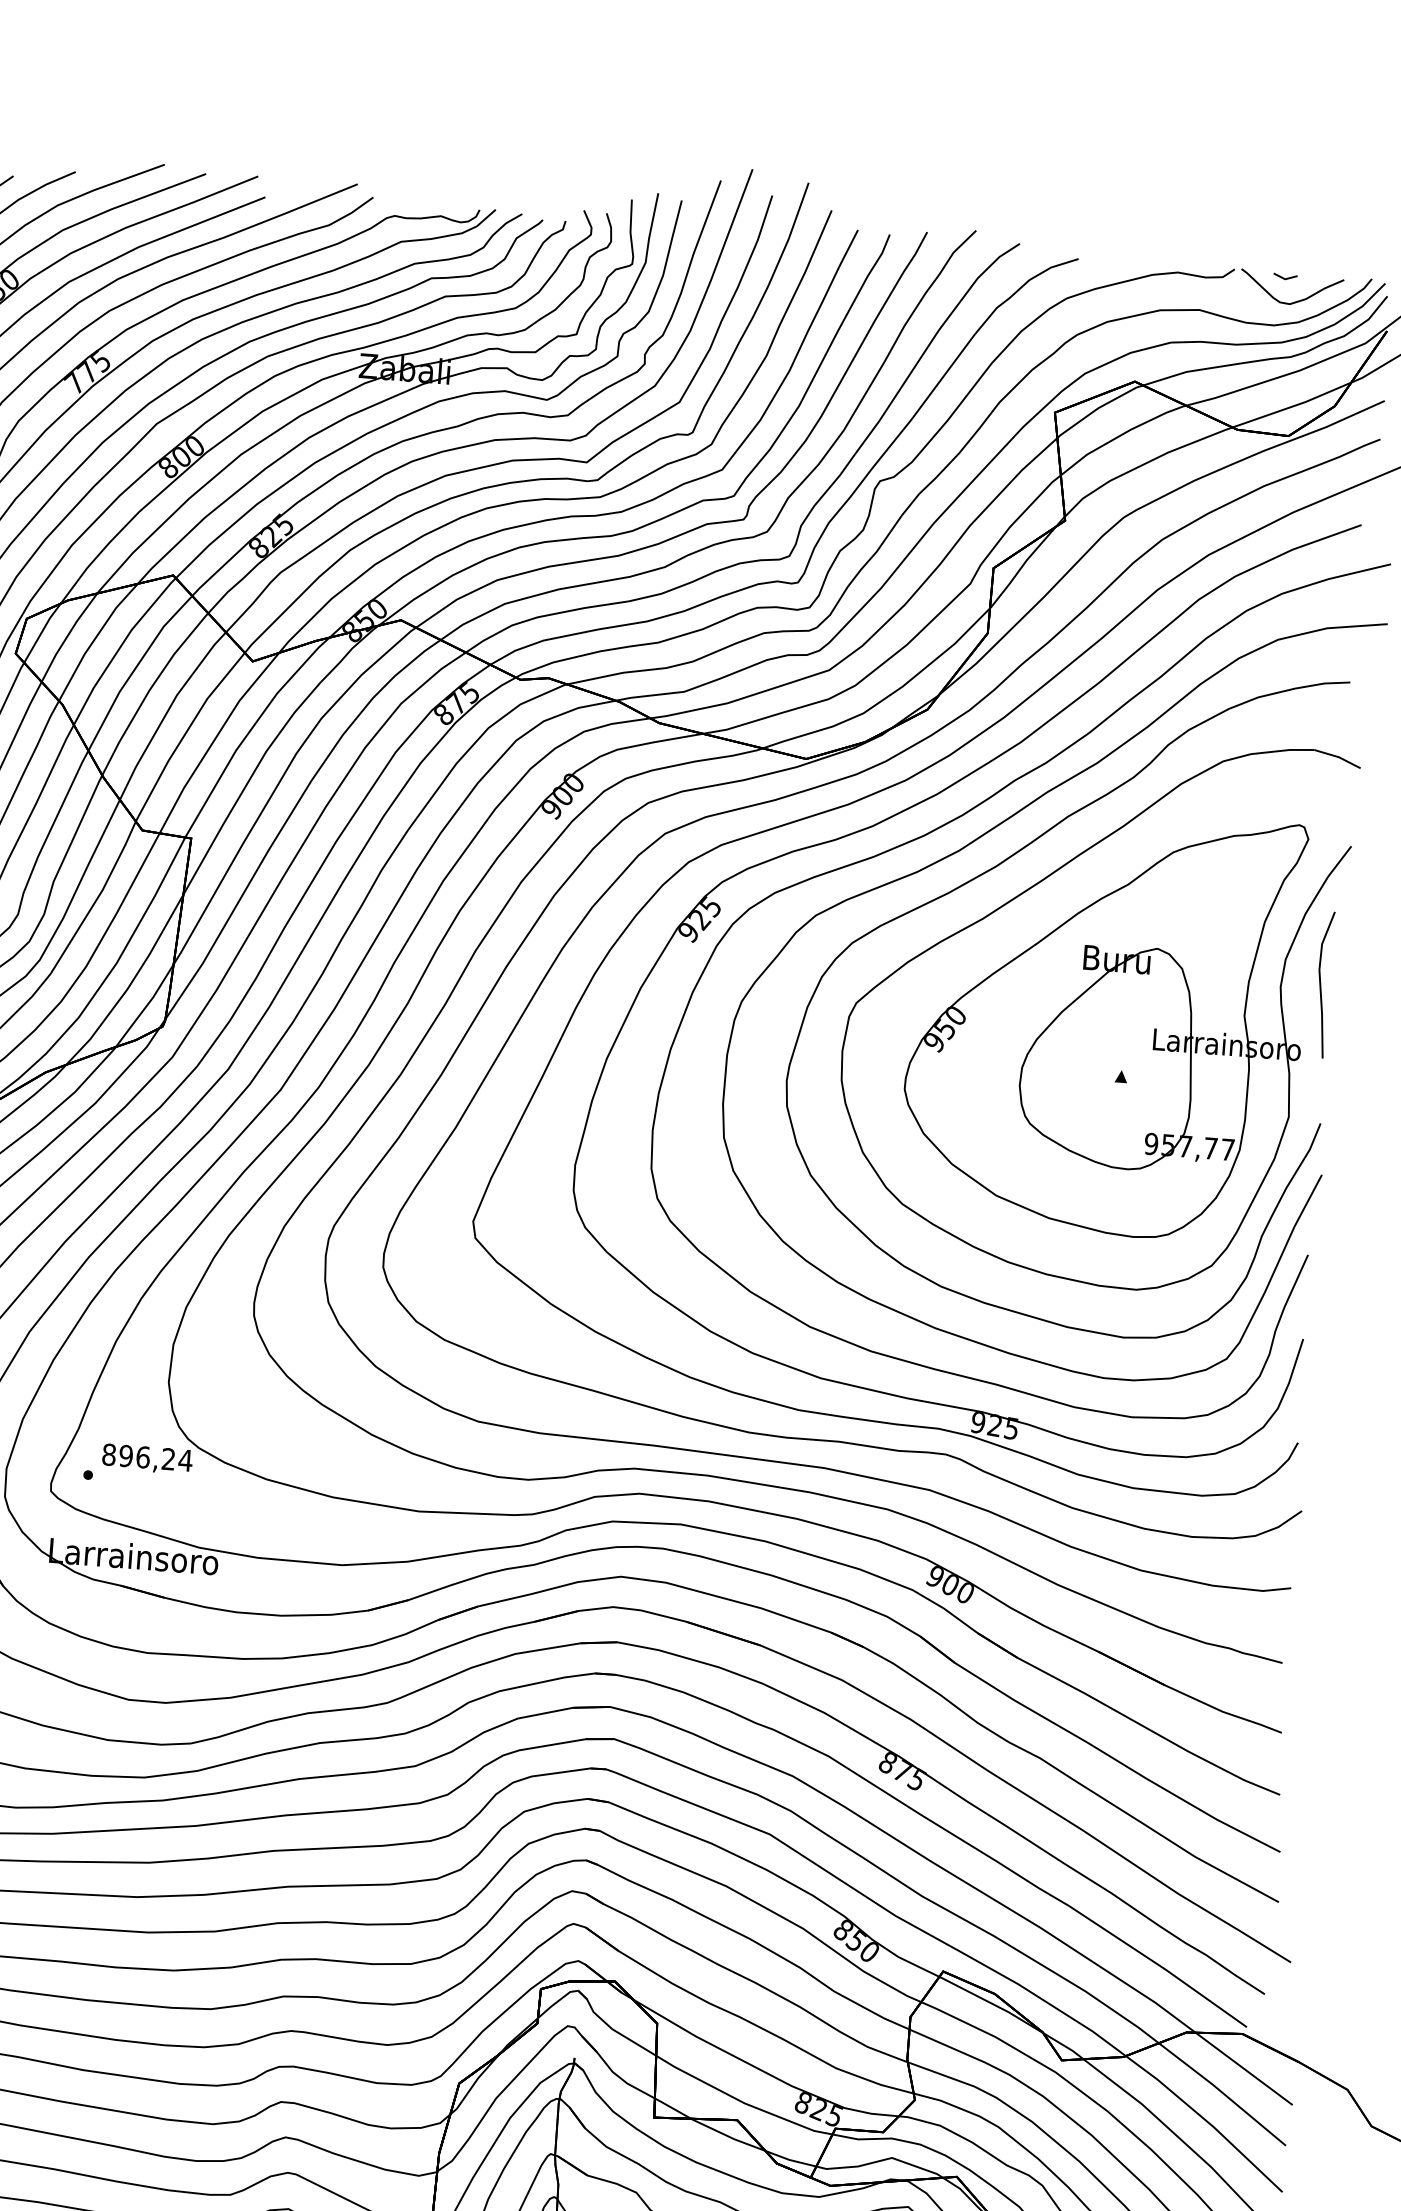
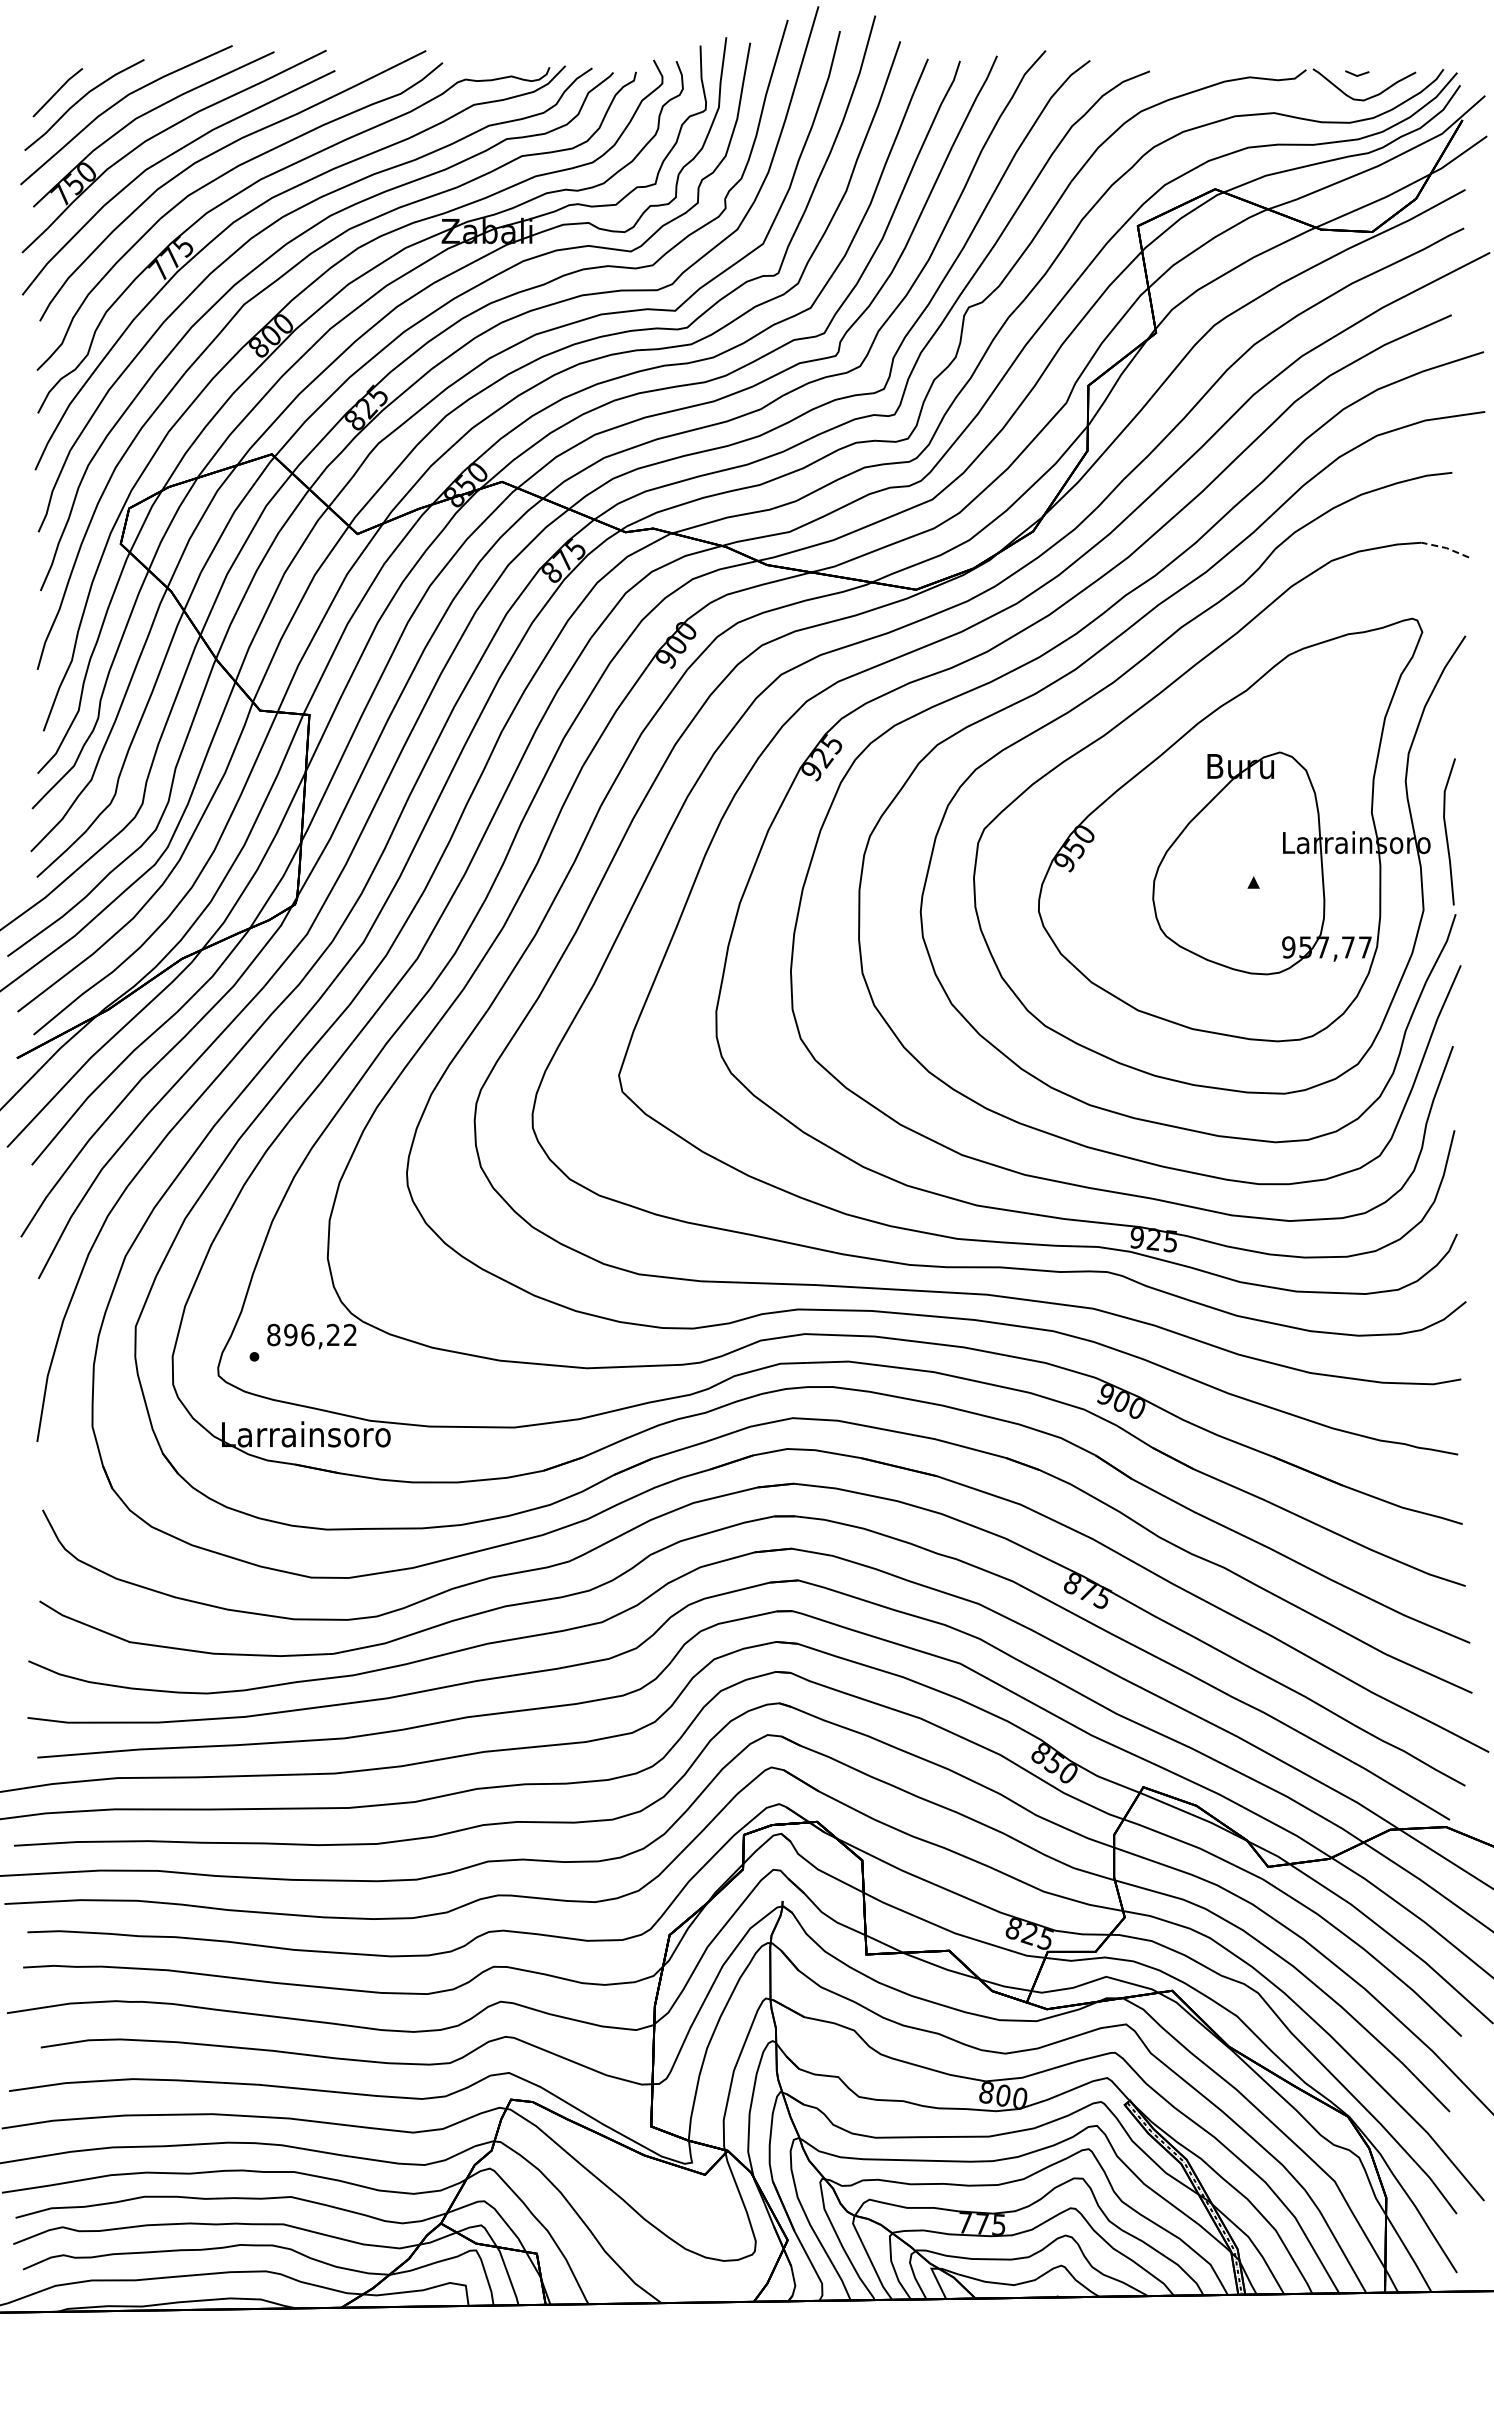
line: (1338, 757) -> (1446, 548), solid -> dashed
line: (1321, 986) -> (1447, 833), moved
text: (185, 1460) -> (350, 1334), 896,24 -> 896,22

